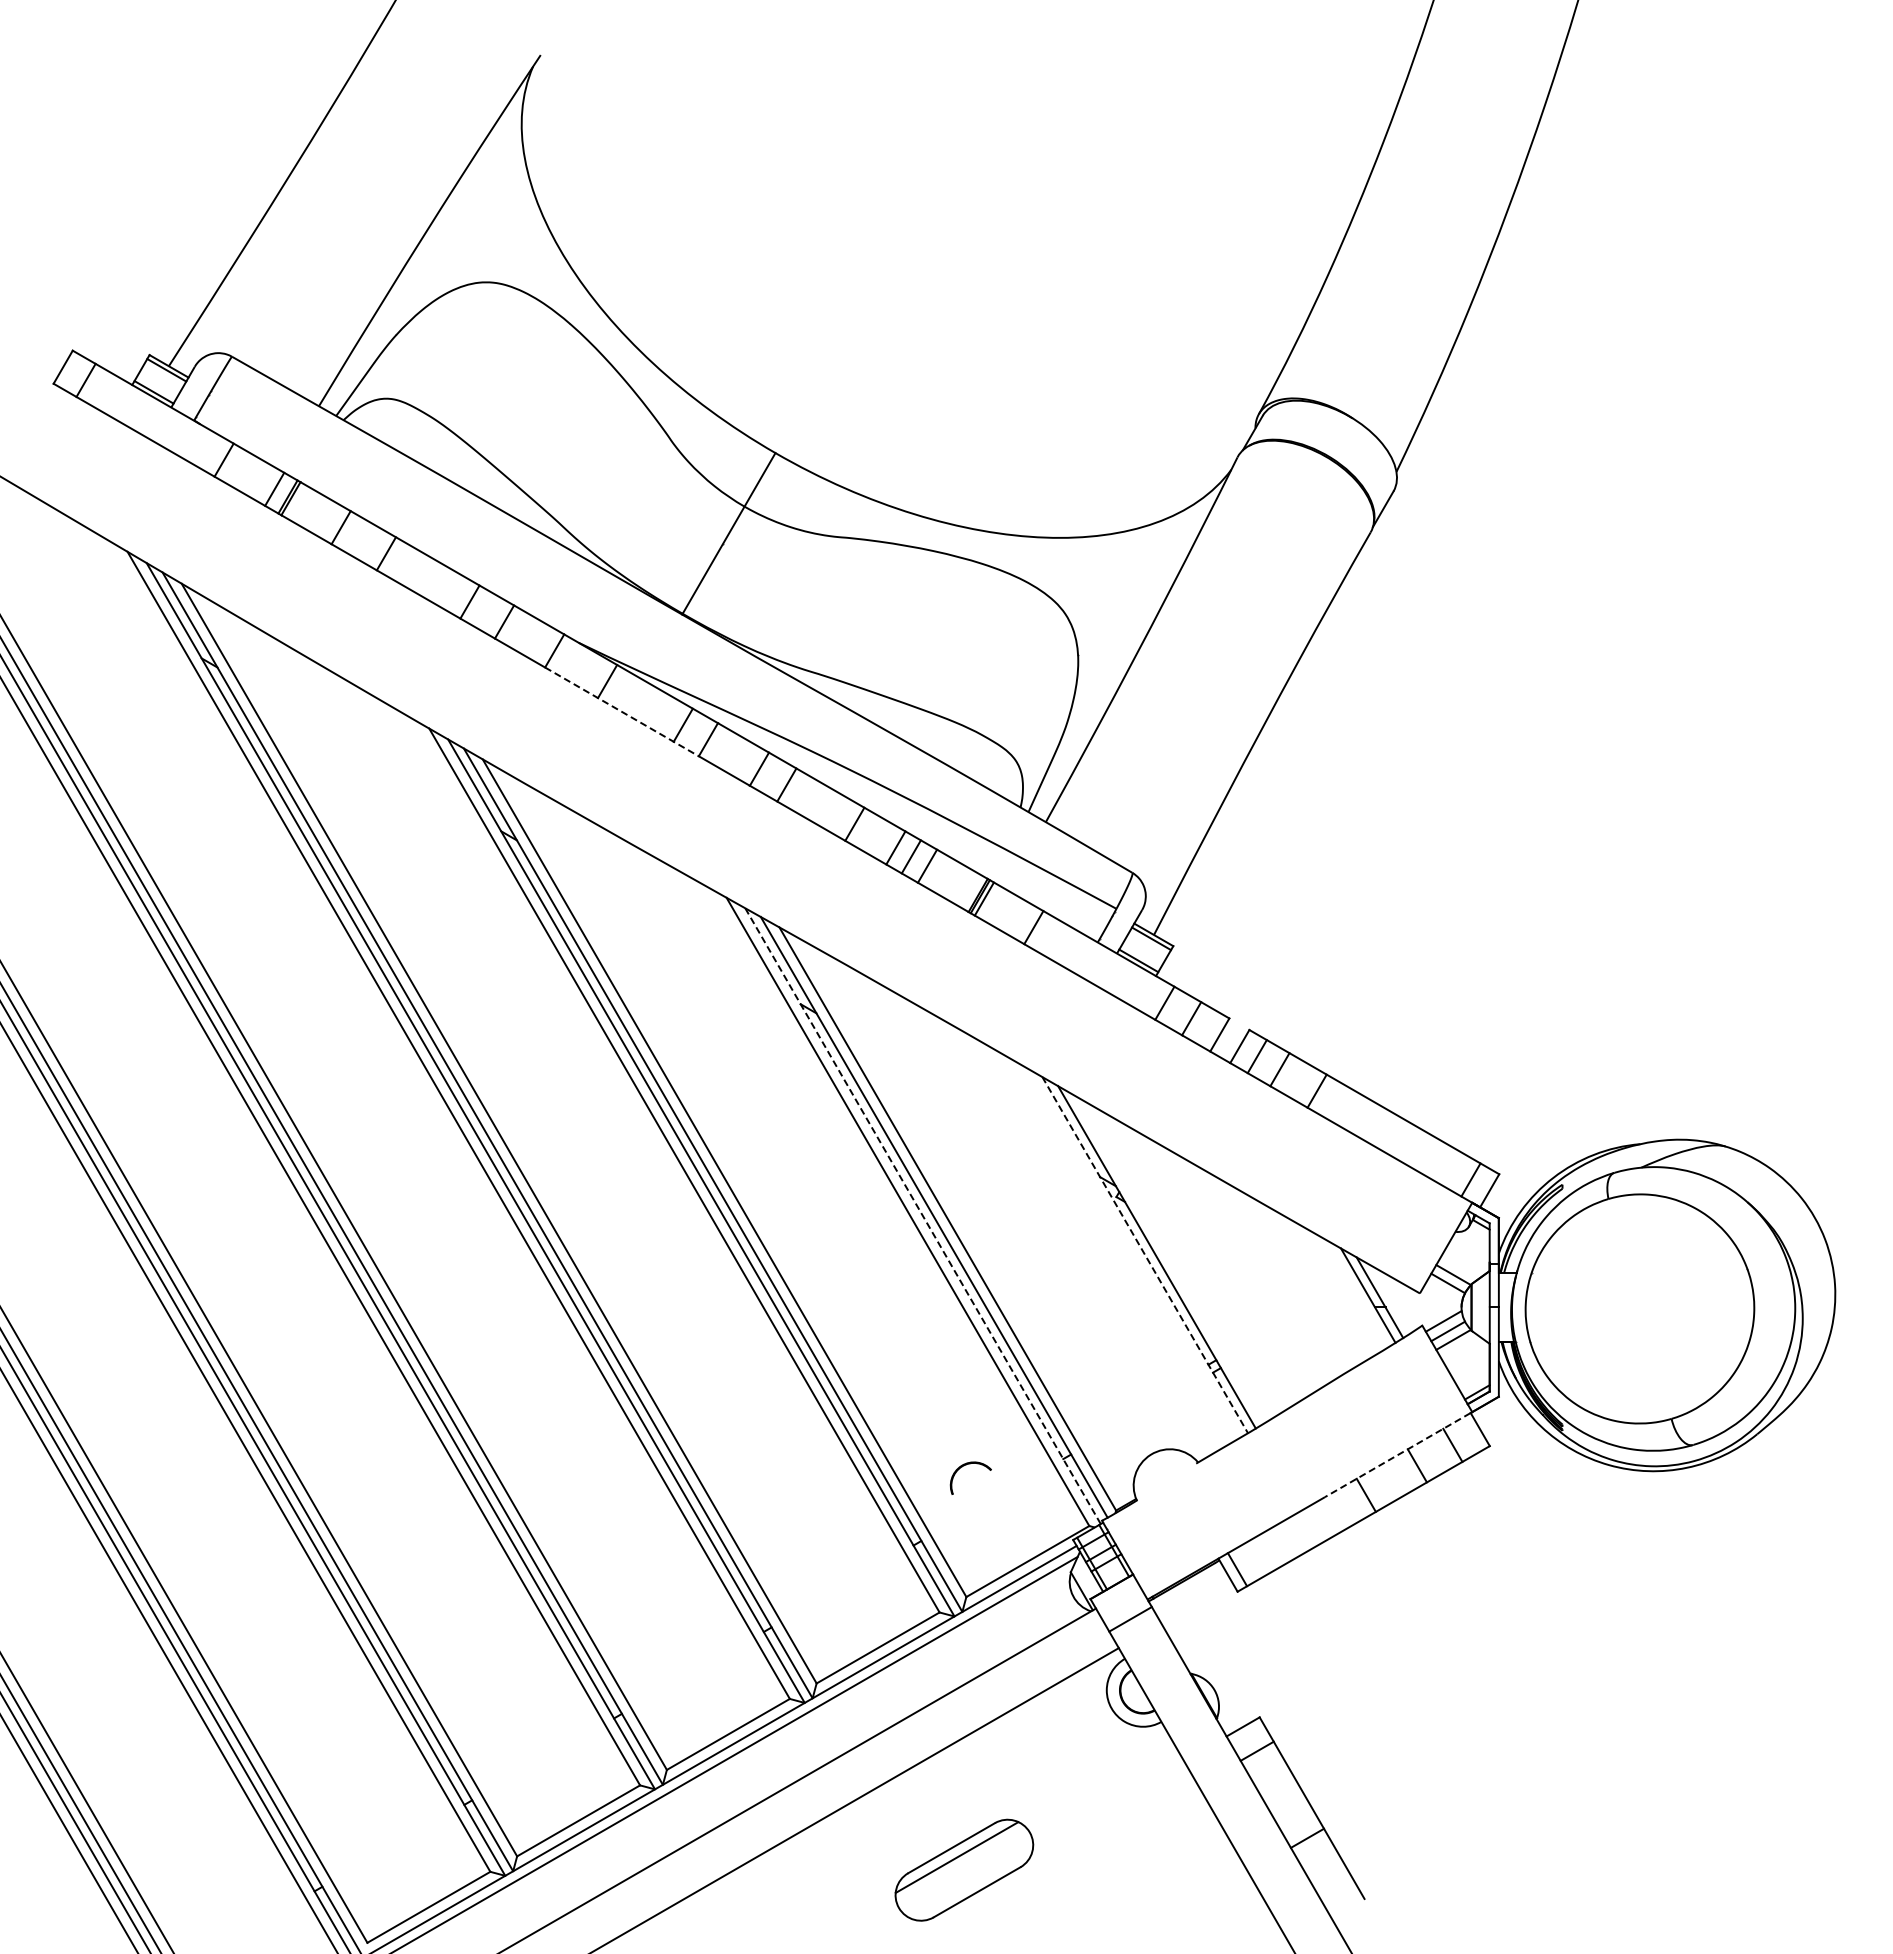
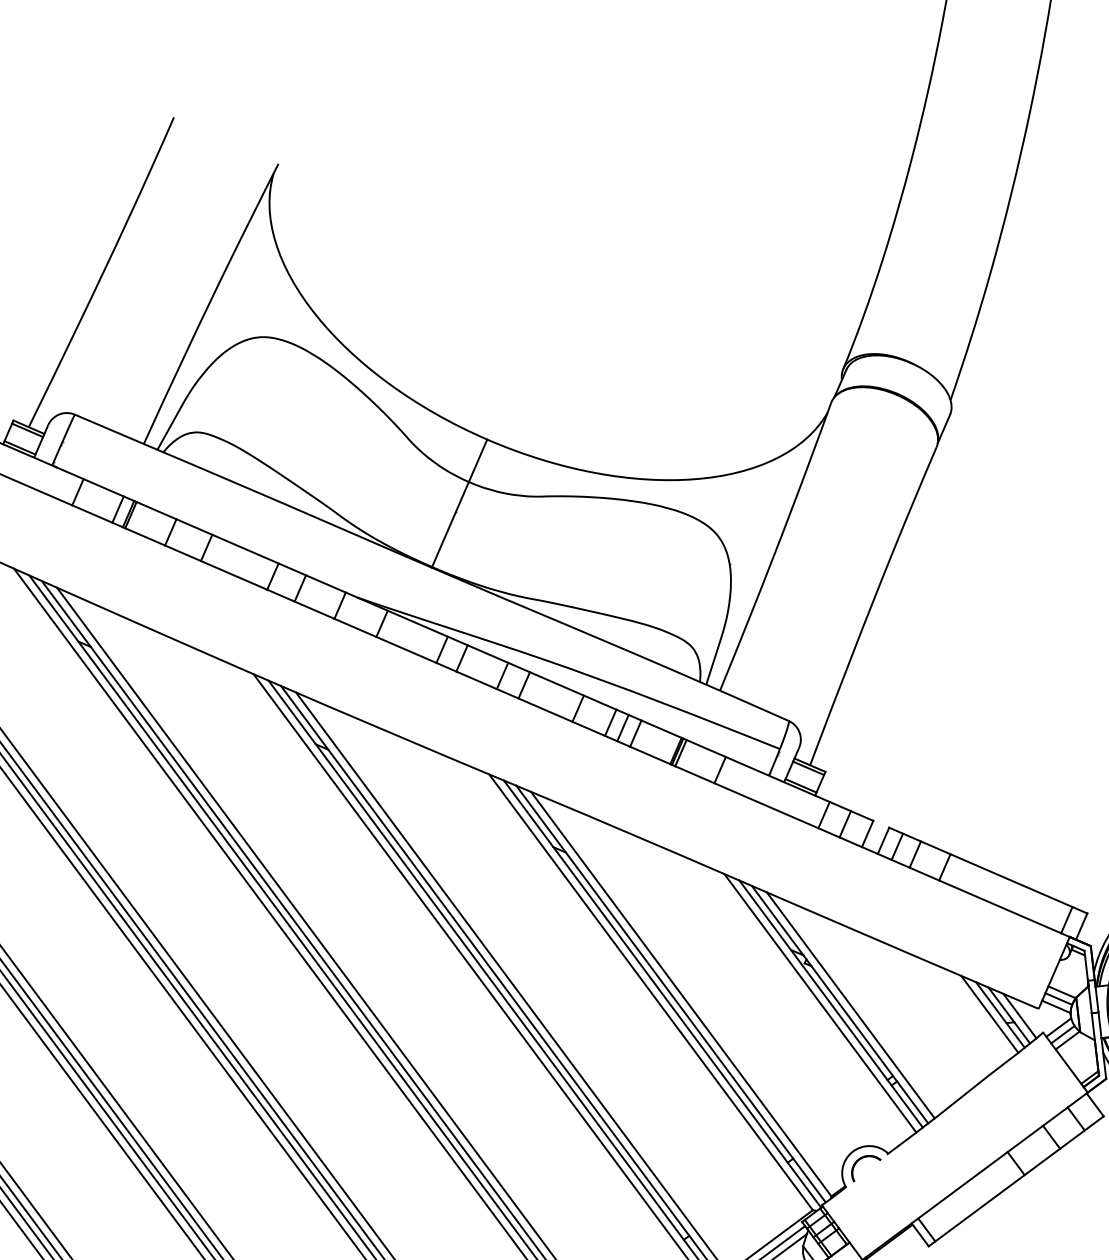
line: (622, 711) -> (395, 644), dashed -> solid
line: (923, 1216) -> (662, 994), dashed -> solid
line: (1130, 1252) -> (819, 1003), added
line: (1145, 1255) -> (831, 1004), dashed -> solid
line: (1170, 1259) -> (850, 1005), added
line: (1354, 1292) -> (989, 1013), added
line: (1443, 1293) -> (1056, 1006), added
line: (1393, 1300) -> (1019, 1016), added
line: (1397, 1455) -> (1035, 1131), dashed -> solid
part: (964, 1466) -> (860, 1159), moved

